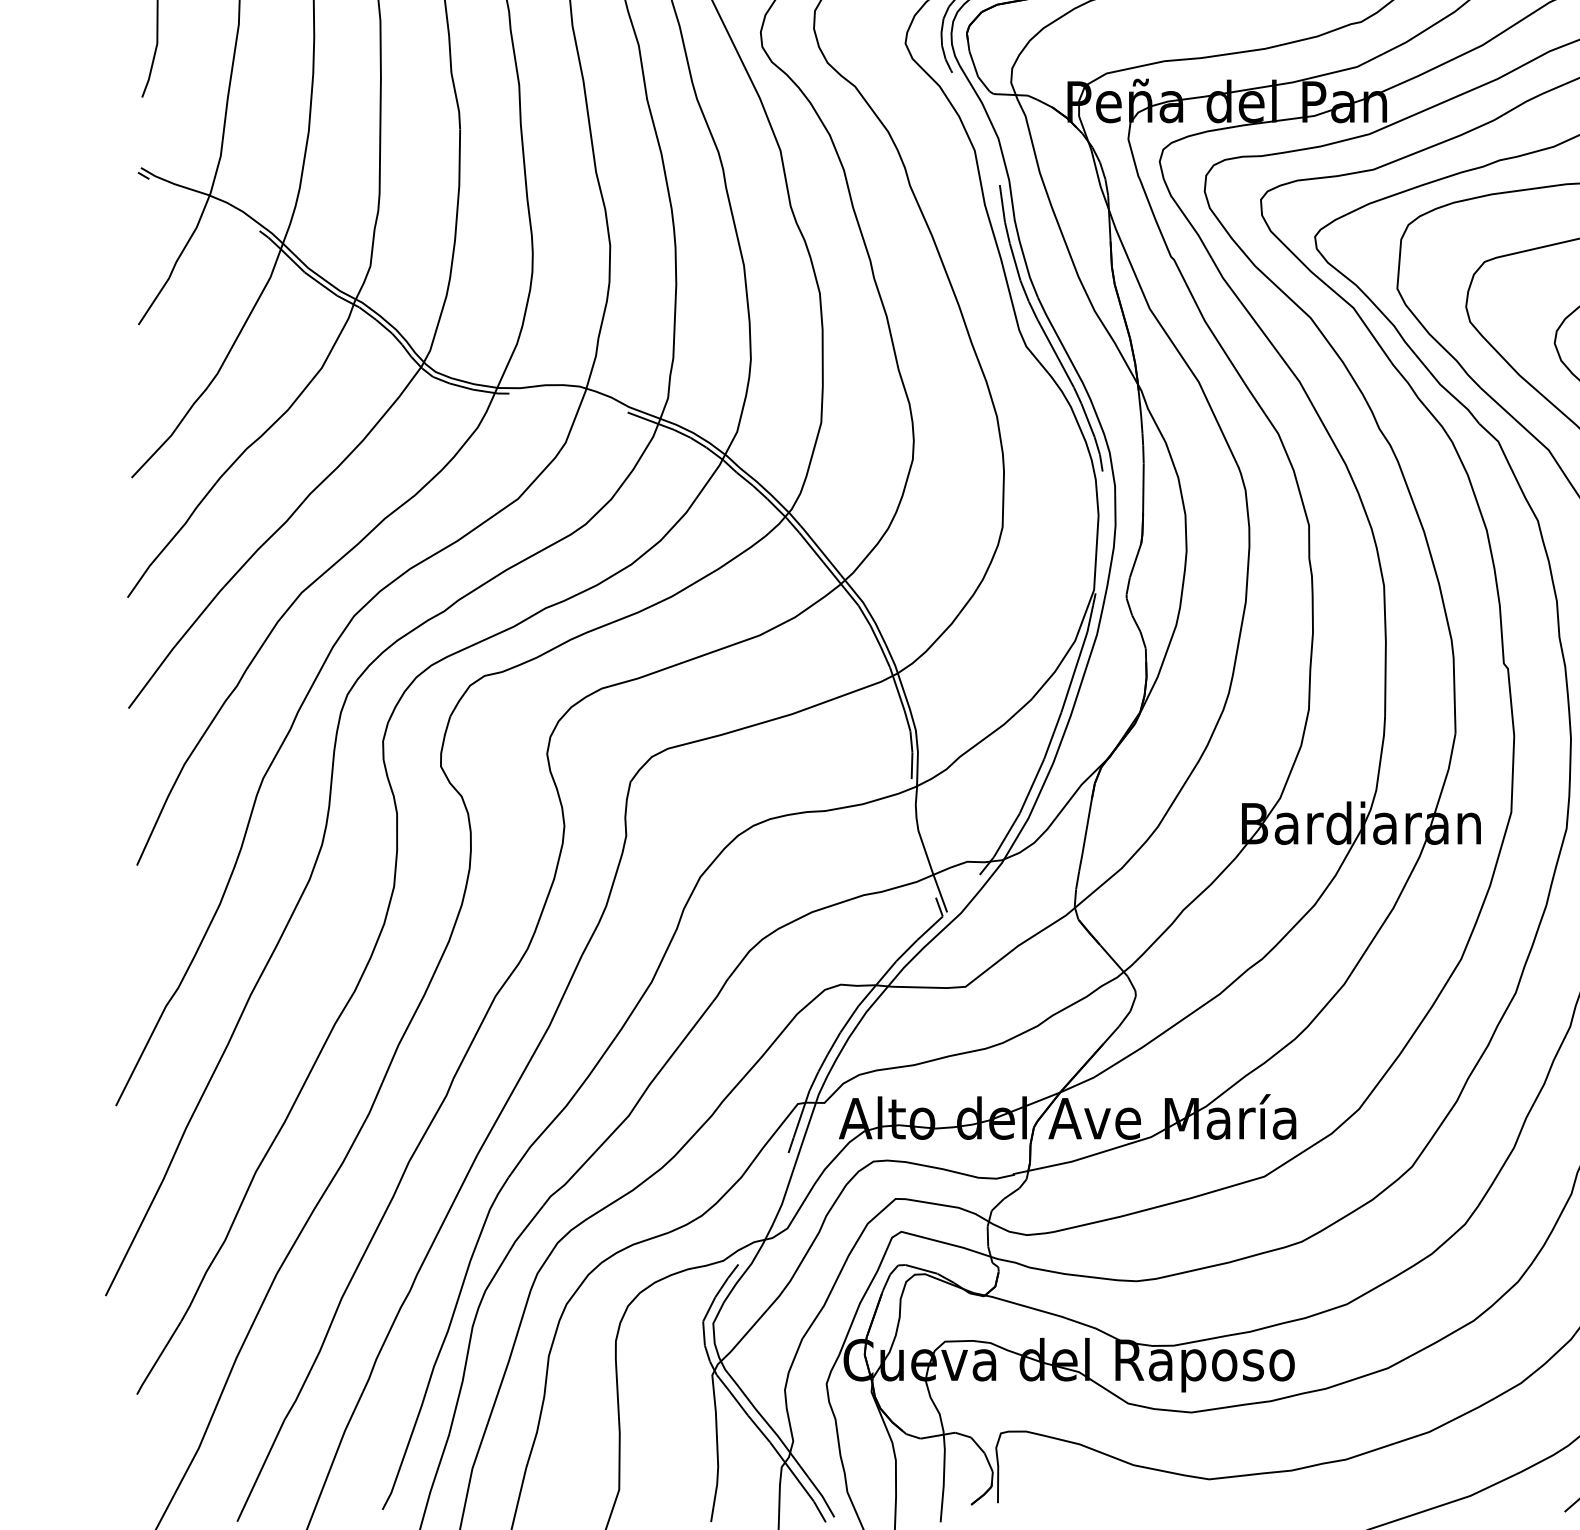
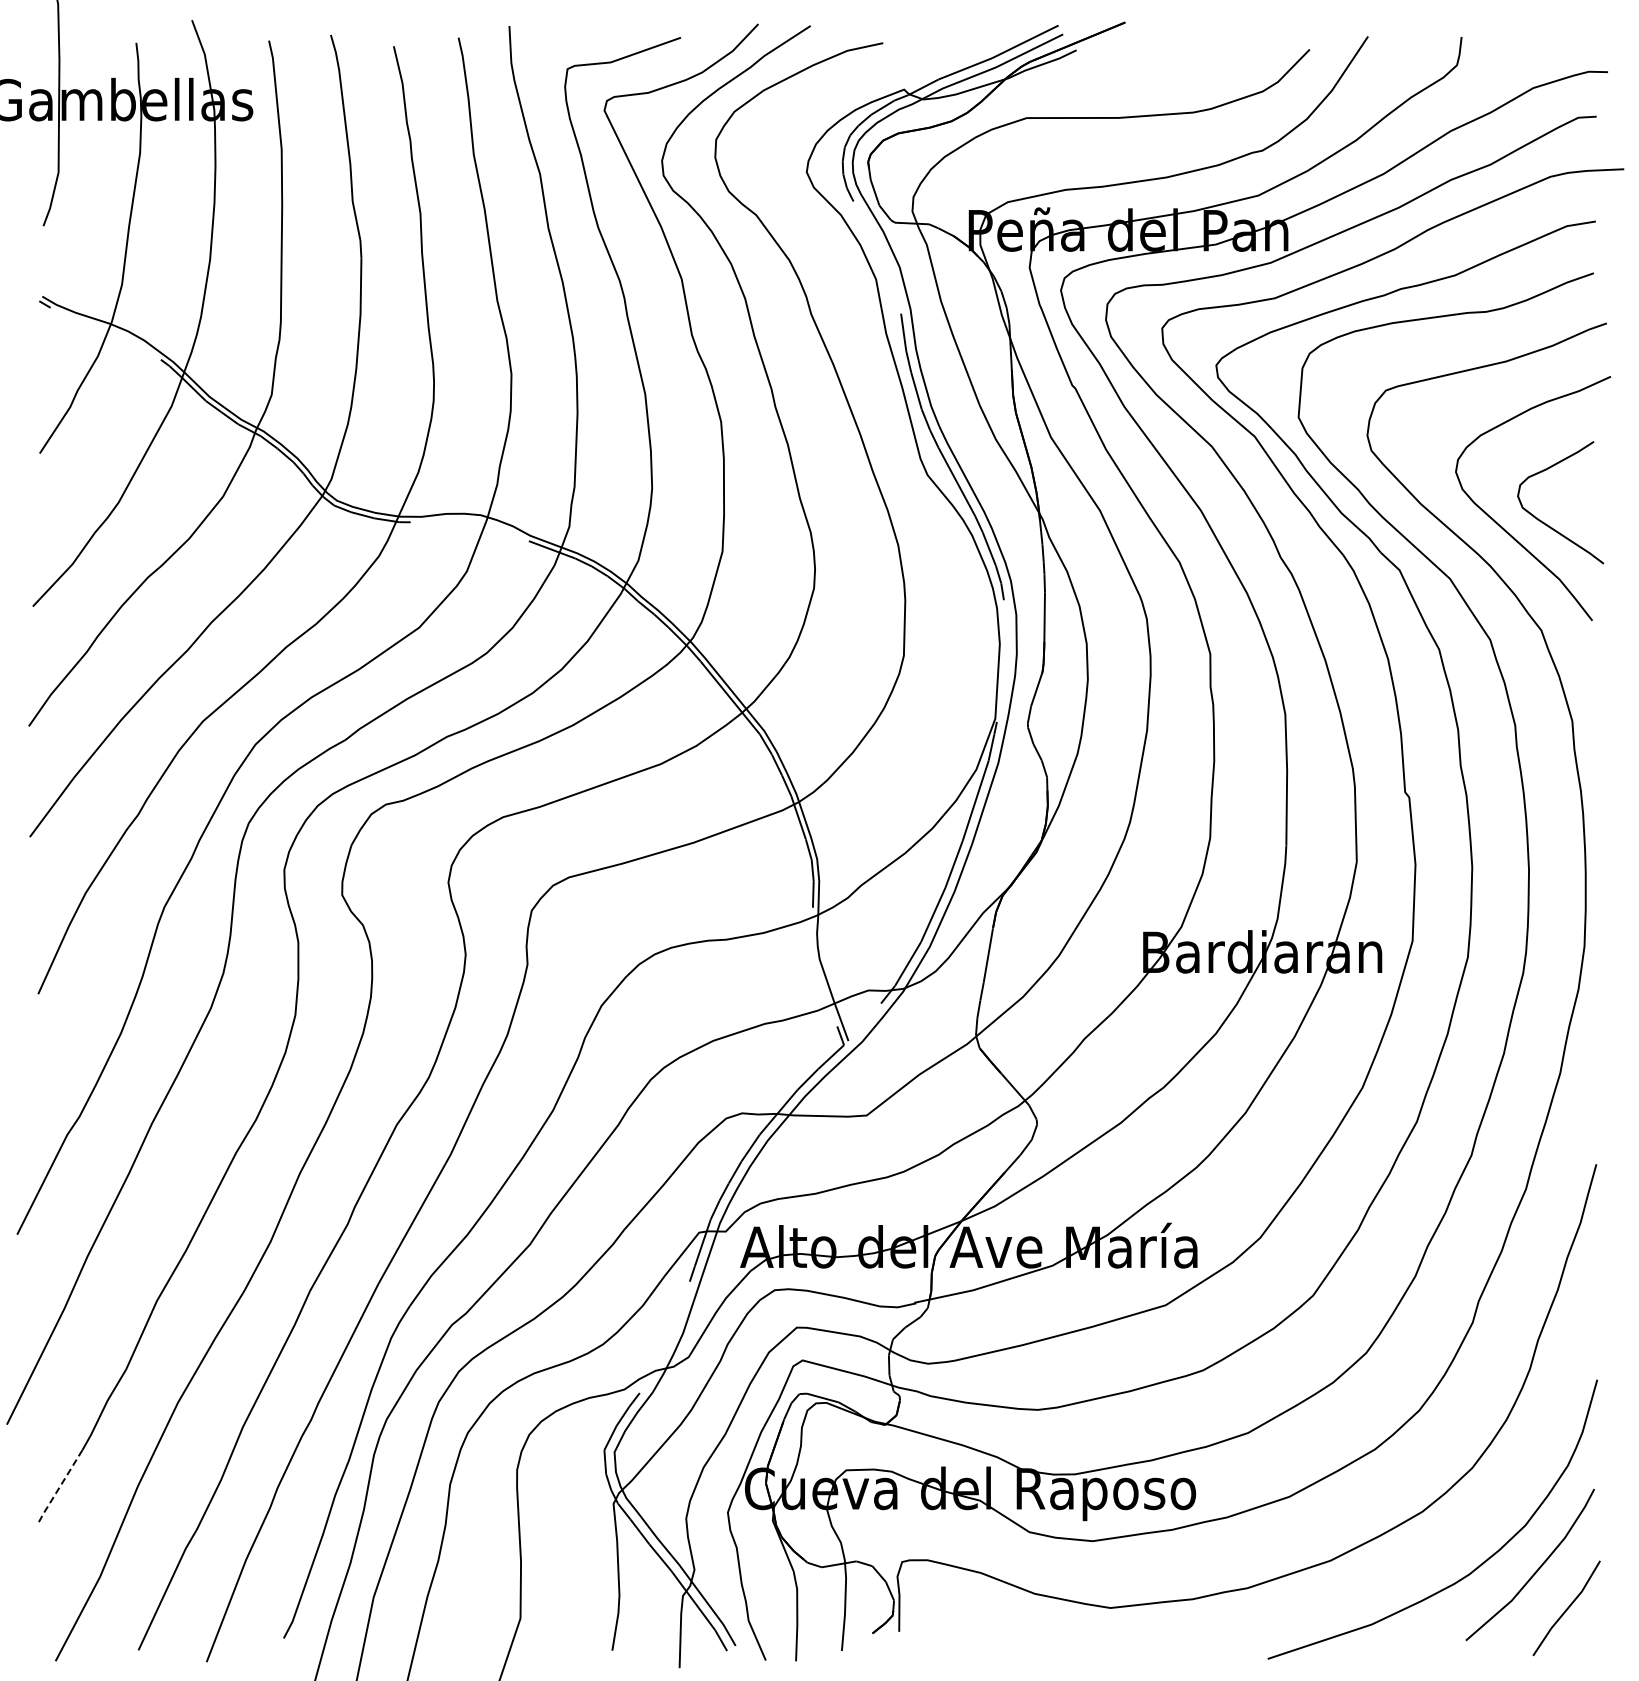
line: (158, 1358) -> (59, 1487), solid -> dashed

